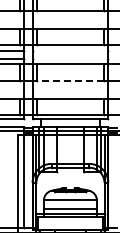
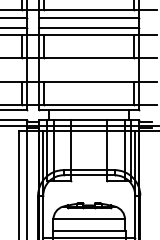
line: (70, 51) -> (89, 18), added
line: (70, 58) -> (89, 27), added
line: (69, 80) -> (87, 57), dashed -> solid

